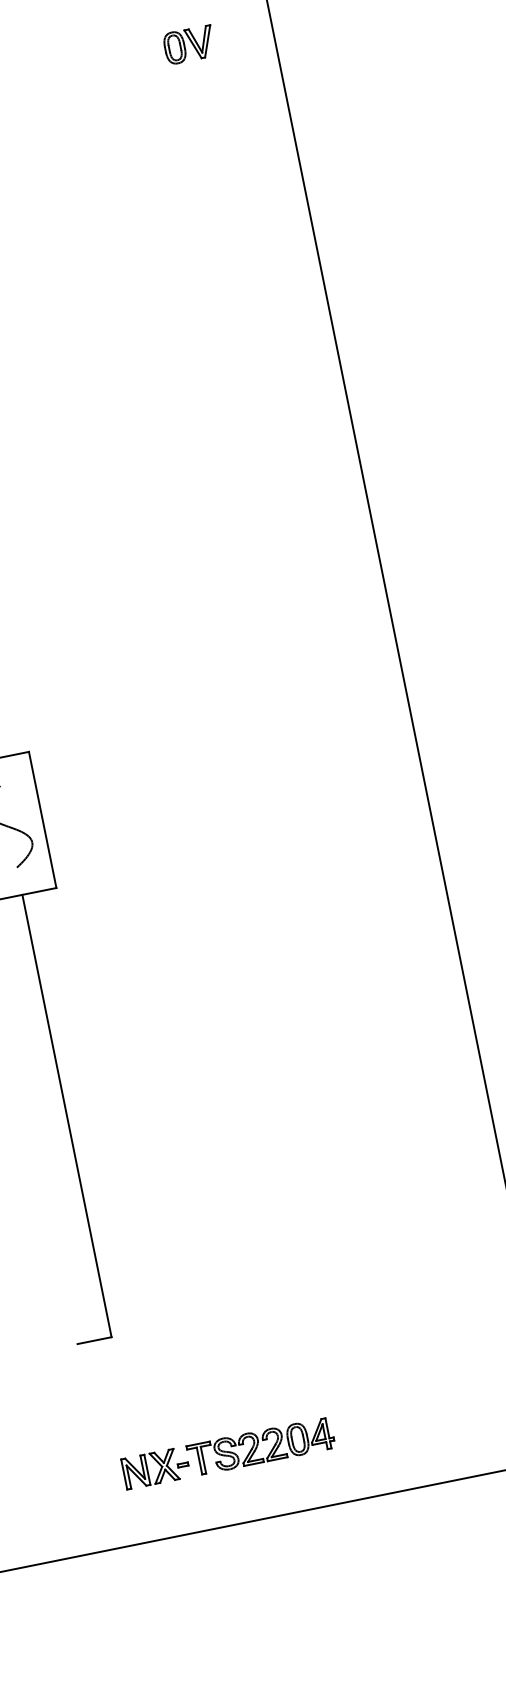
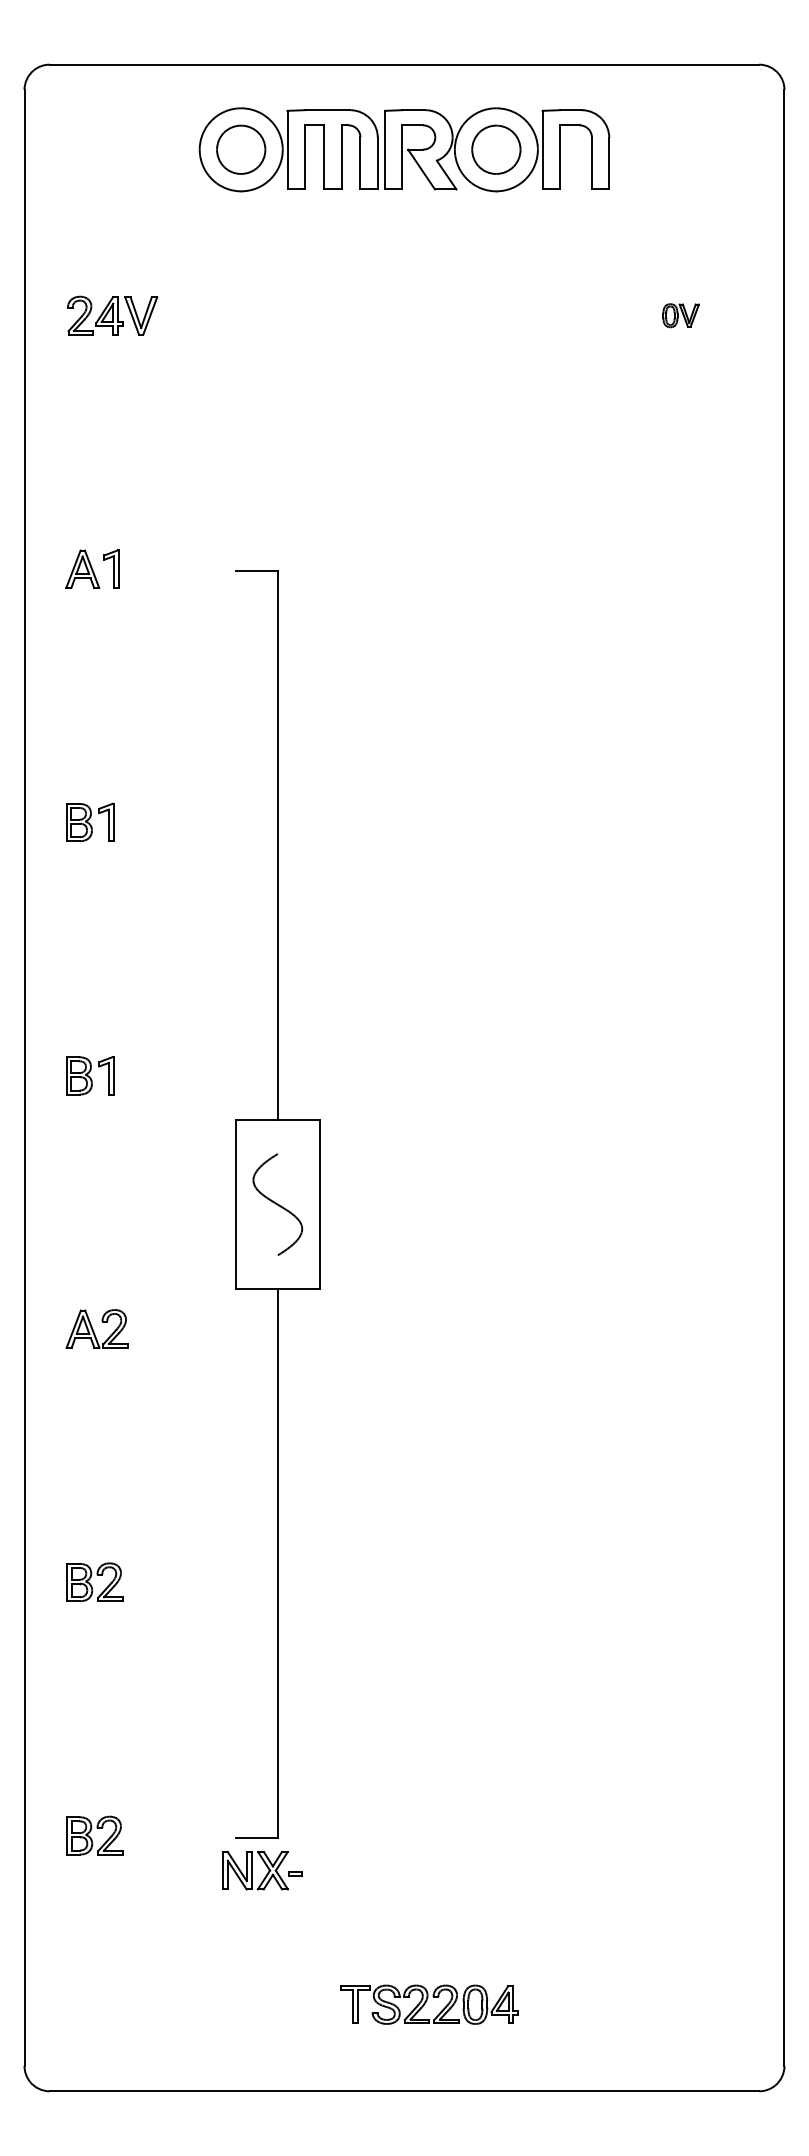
part: (188, 44) -> (680, 315), size x0.6
part: (156, 1467) -> (262, 1870), moved

